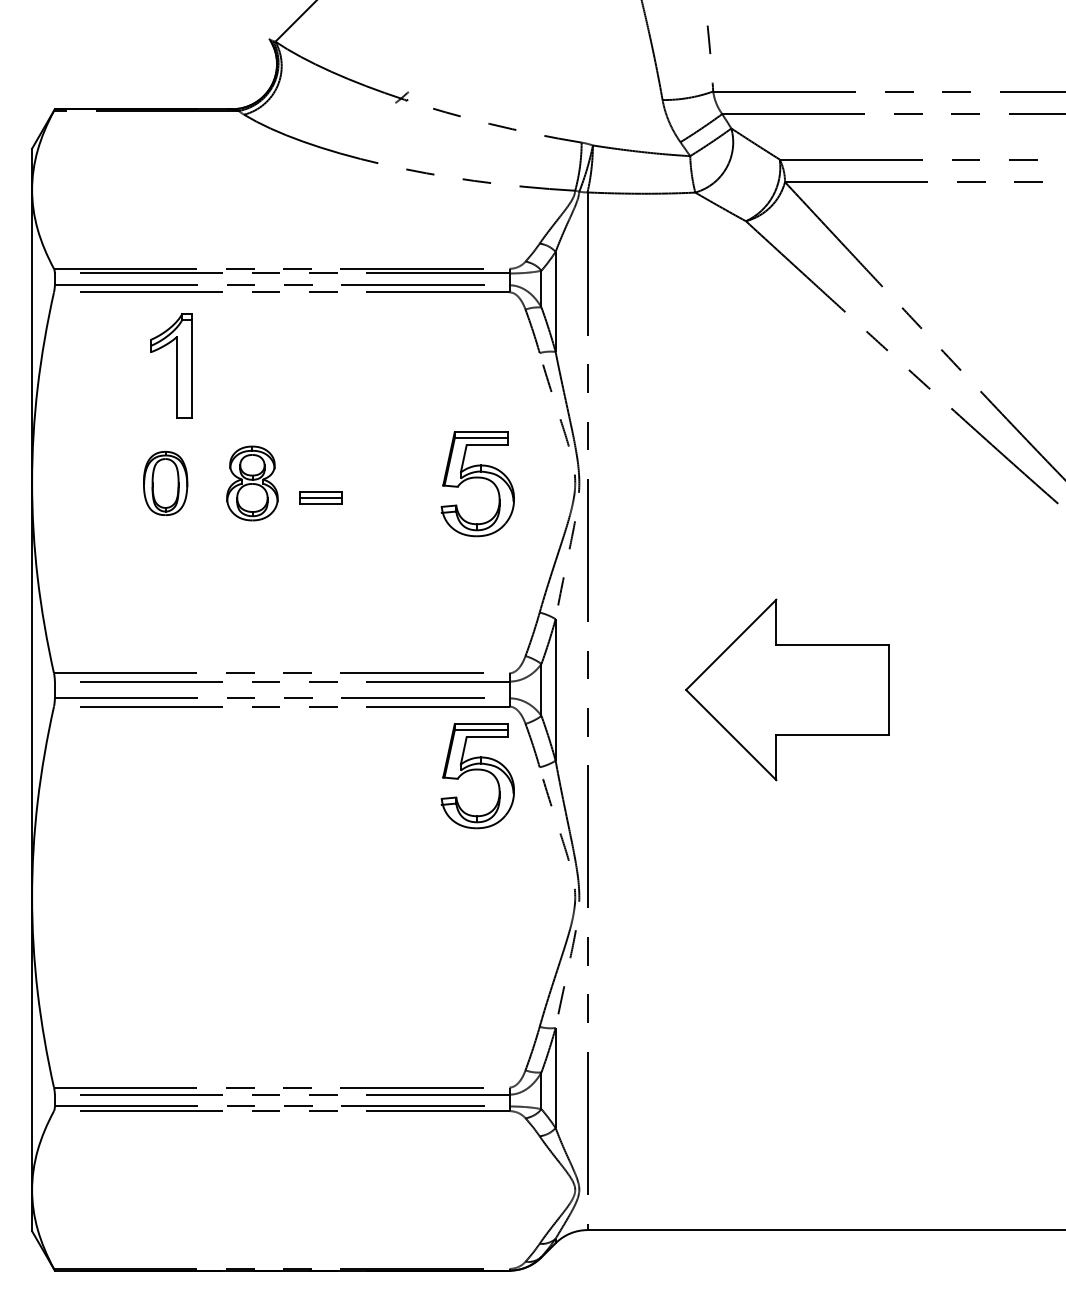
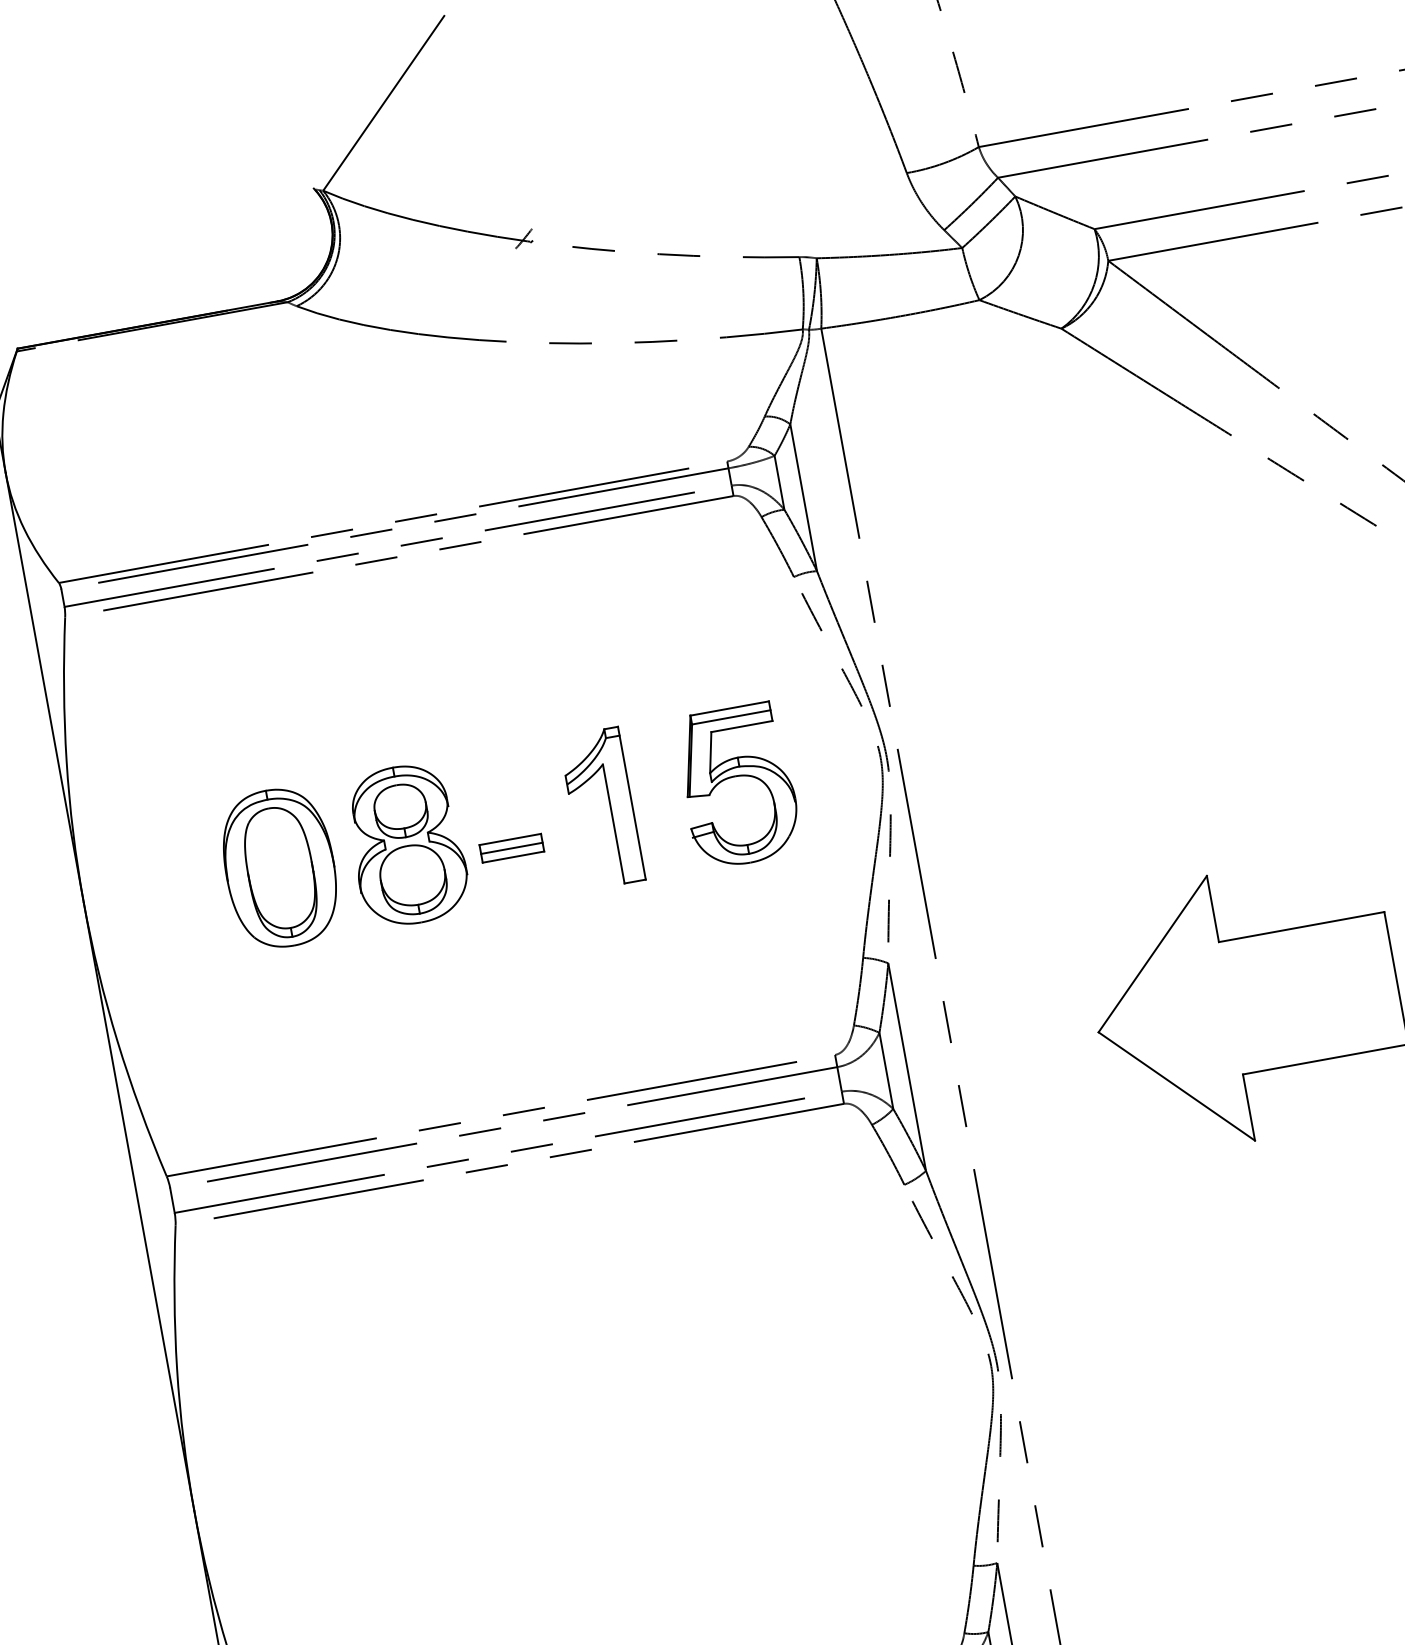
part: (171, 365) -> (602, 808), moved
part: (165, 483) -> (279, 868), size x1.67
part: (252, 483) -> (407, 845), size x1.43
part: (477, 776) -> (815, 1214), removed

